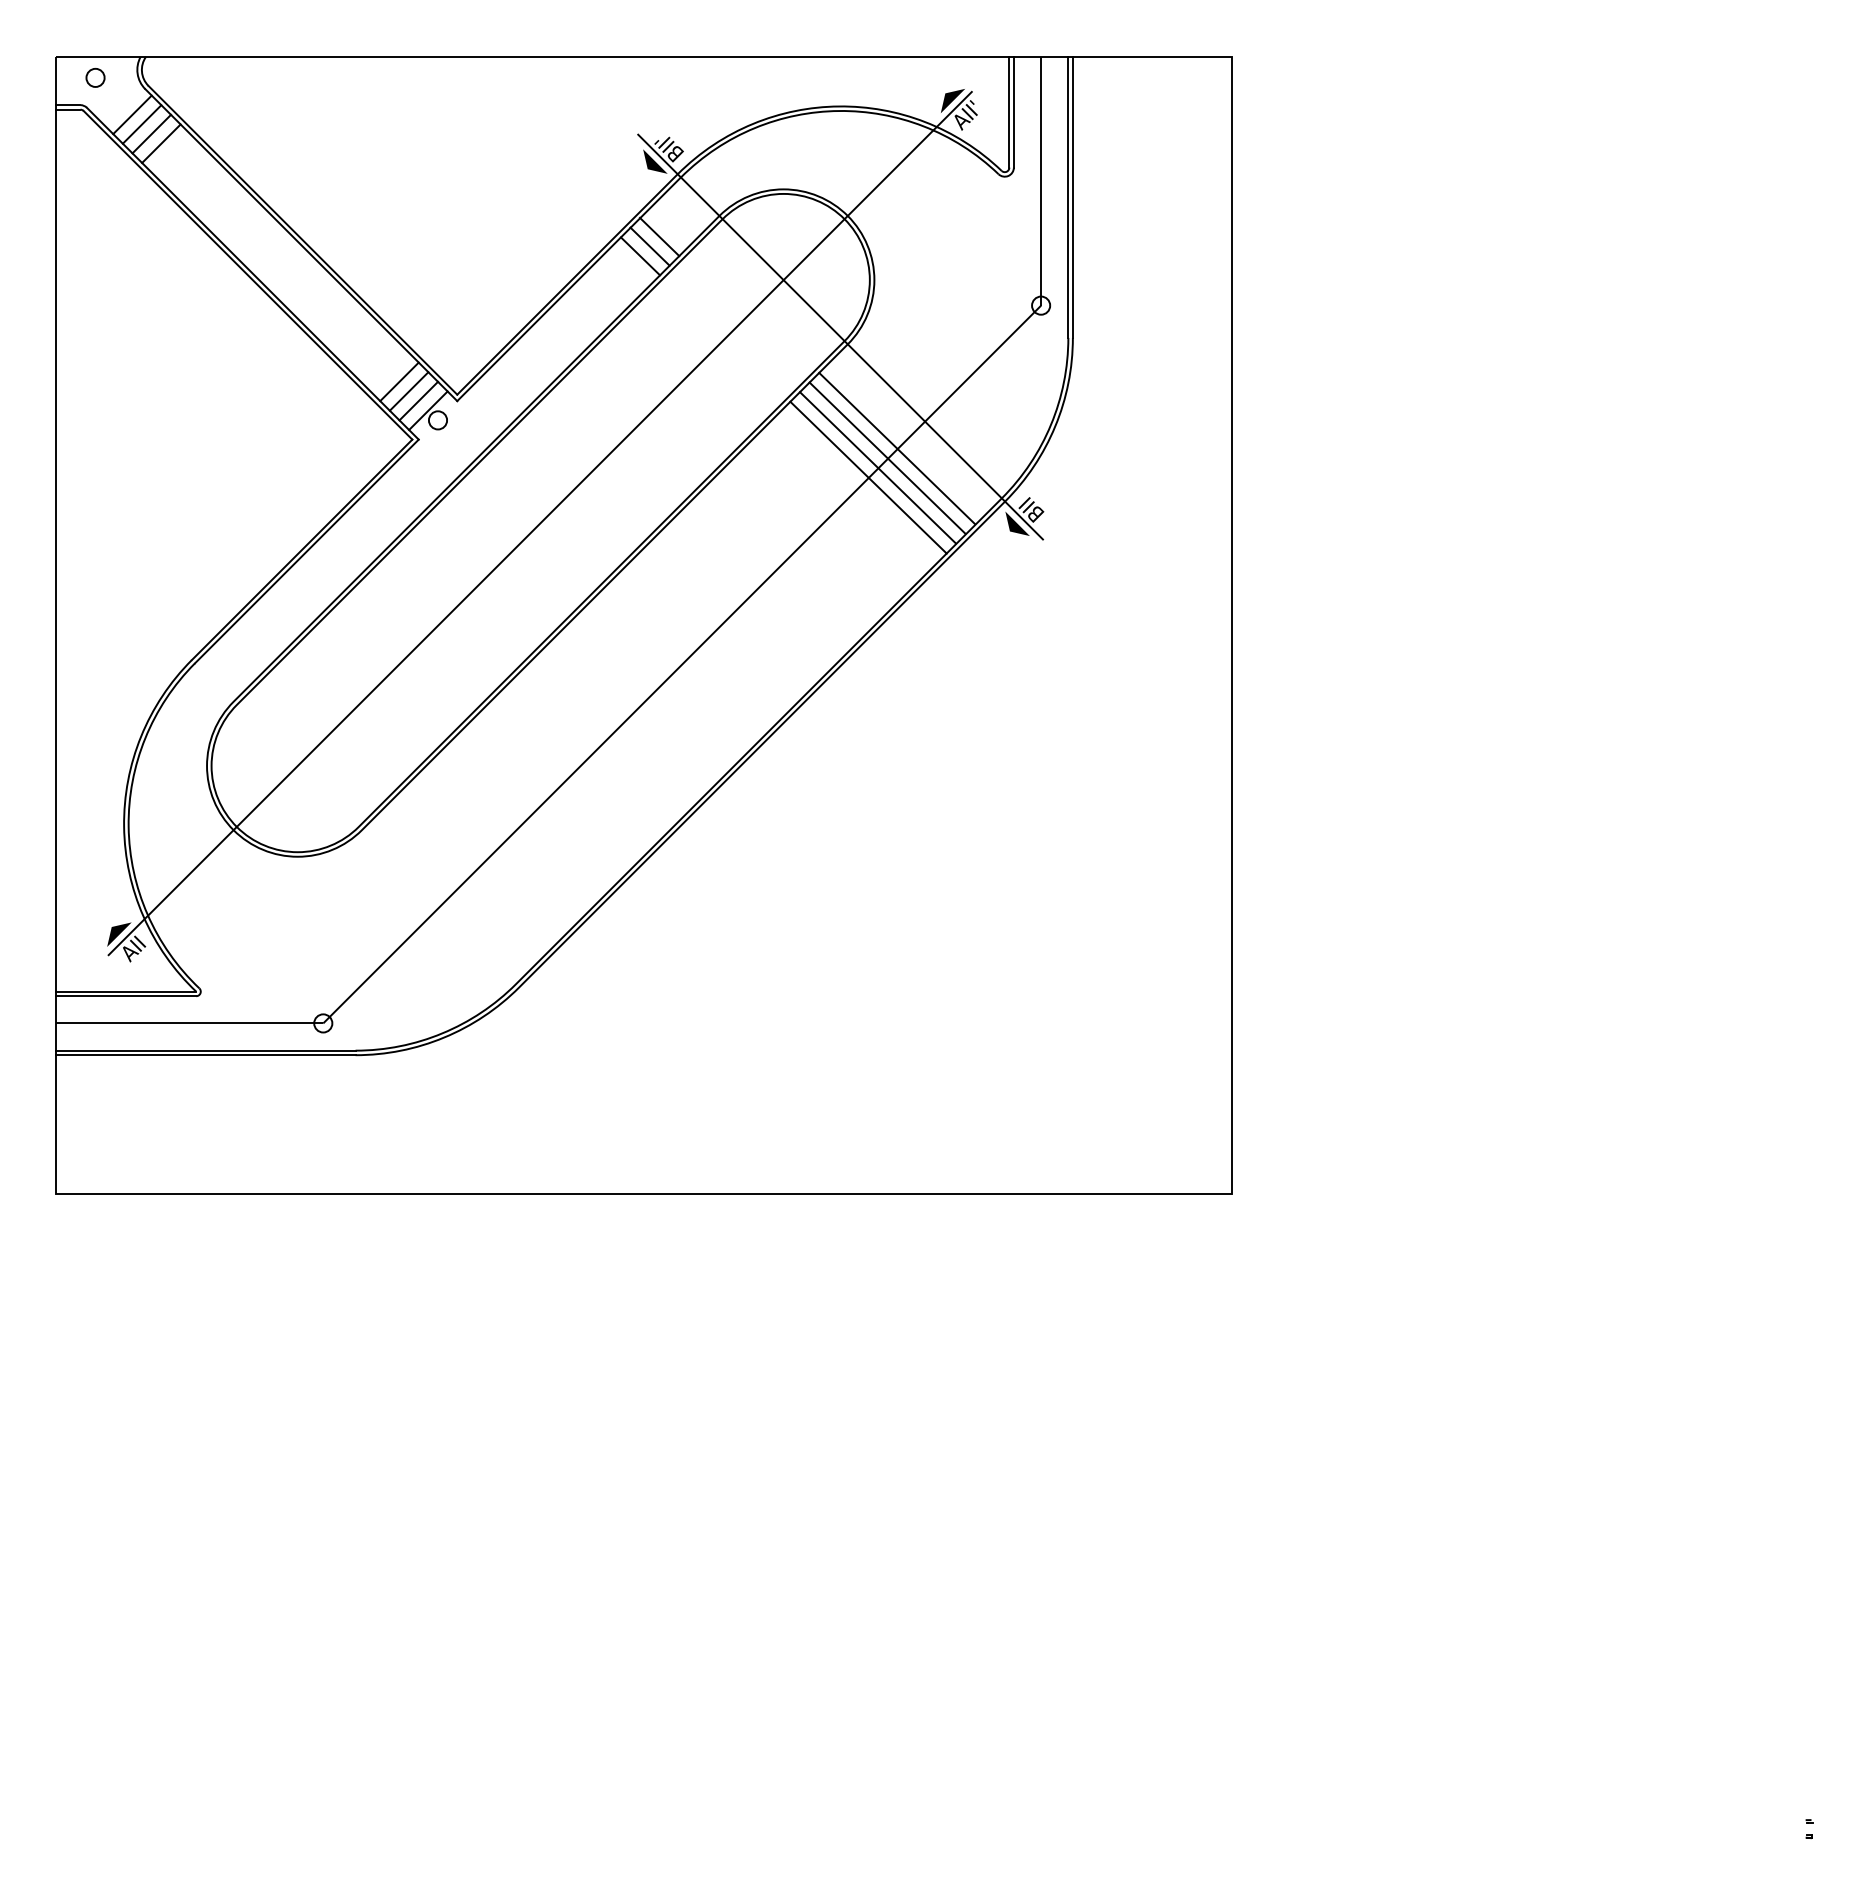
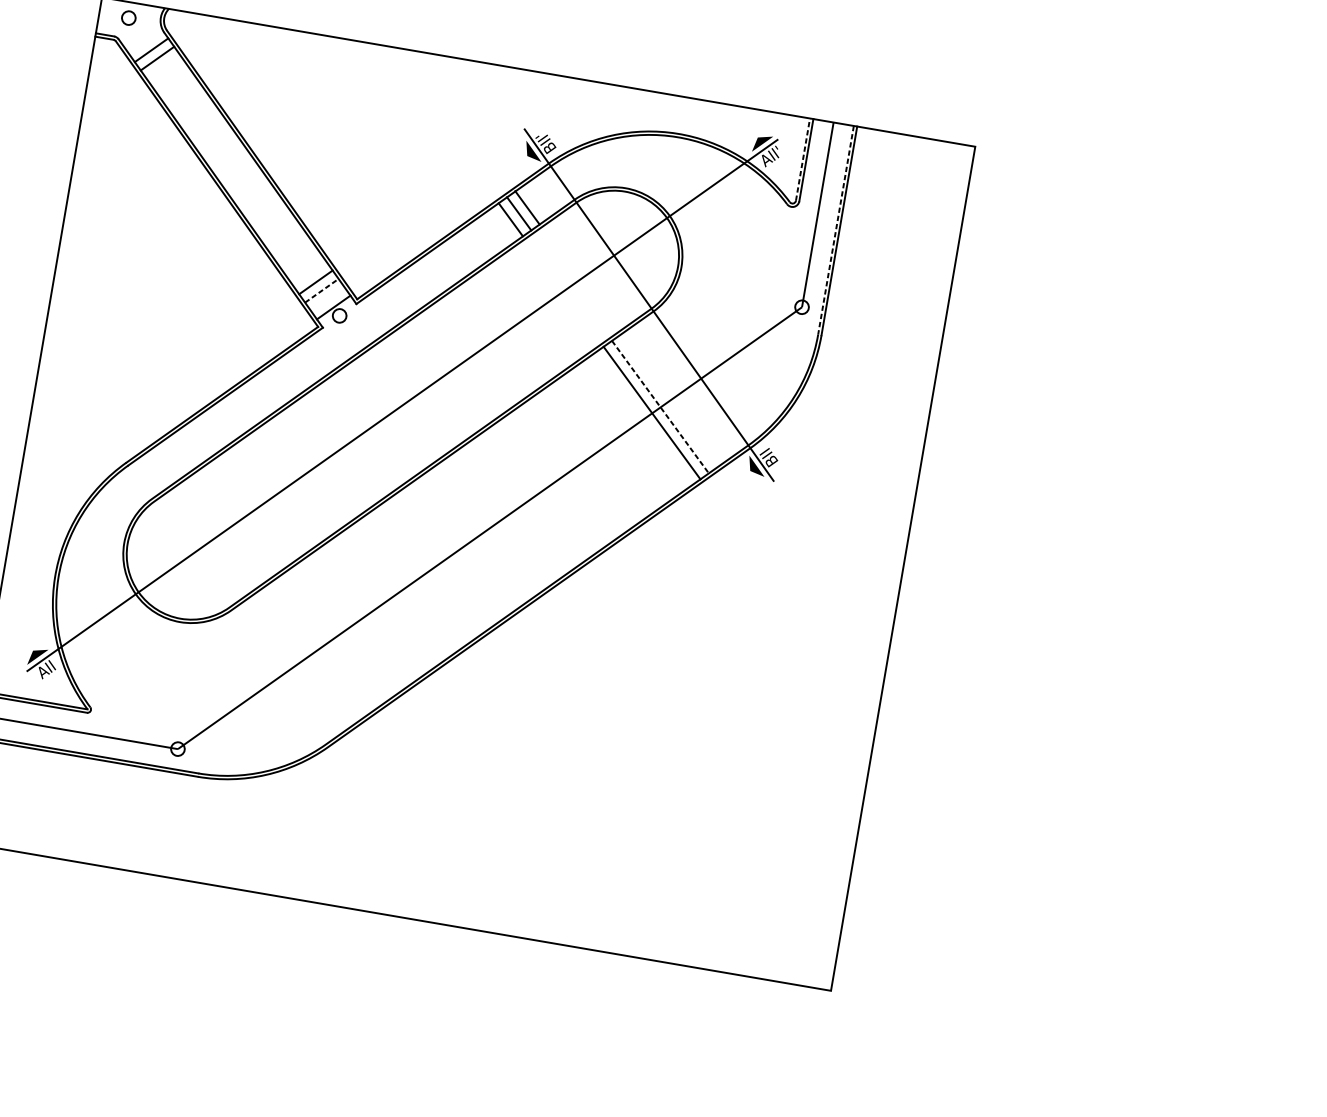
line: (1009, 111) -> (803, 159), solid -> dashed
line: (151, 133) -> (163, 66), removed
line: (161, 143) -> (169, 75), removed
line: (1068, 197) -> (836, 230), solid -> dashed
line: (409, 391) -> (322, 290), solid -> dashed
line: (418, 400) -> (327, 298), removed
line: (897, 448) -> (677, 395), removed
line: (887, 457) -> (668, 400), removed
line: (878, 467) -> (660, 406), solid -> dashed

